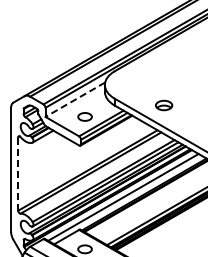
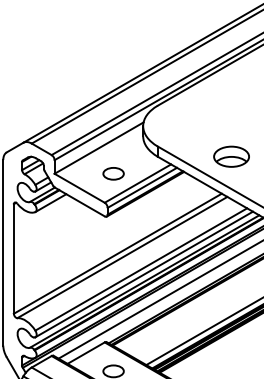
line: (74, 99) -> (97, 147), dashed -> solid
part: (163, 105) -> (230, 156), size x1.43
line: (18, 174) -> (14, 259), dashed -> solid

